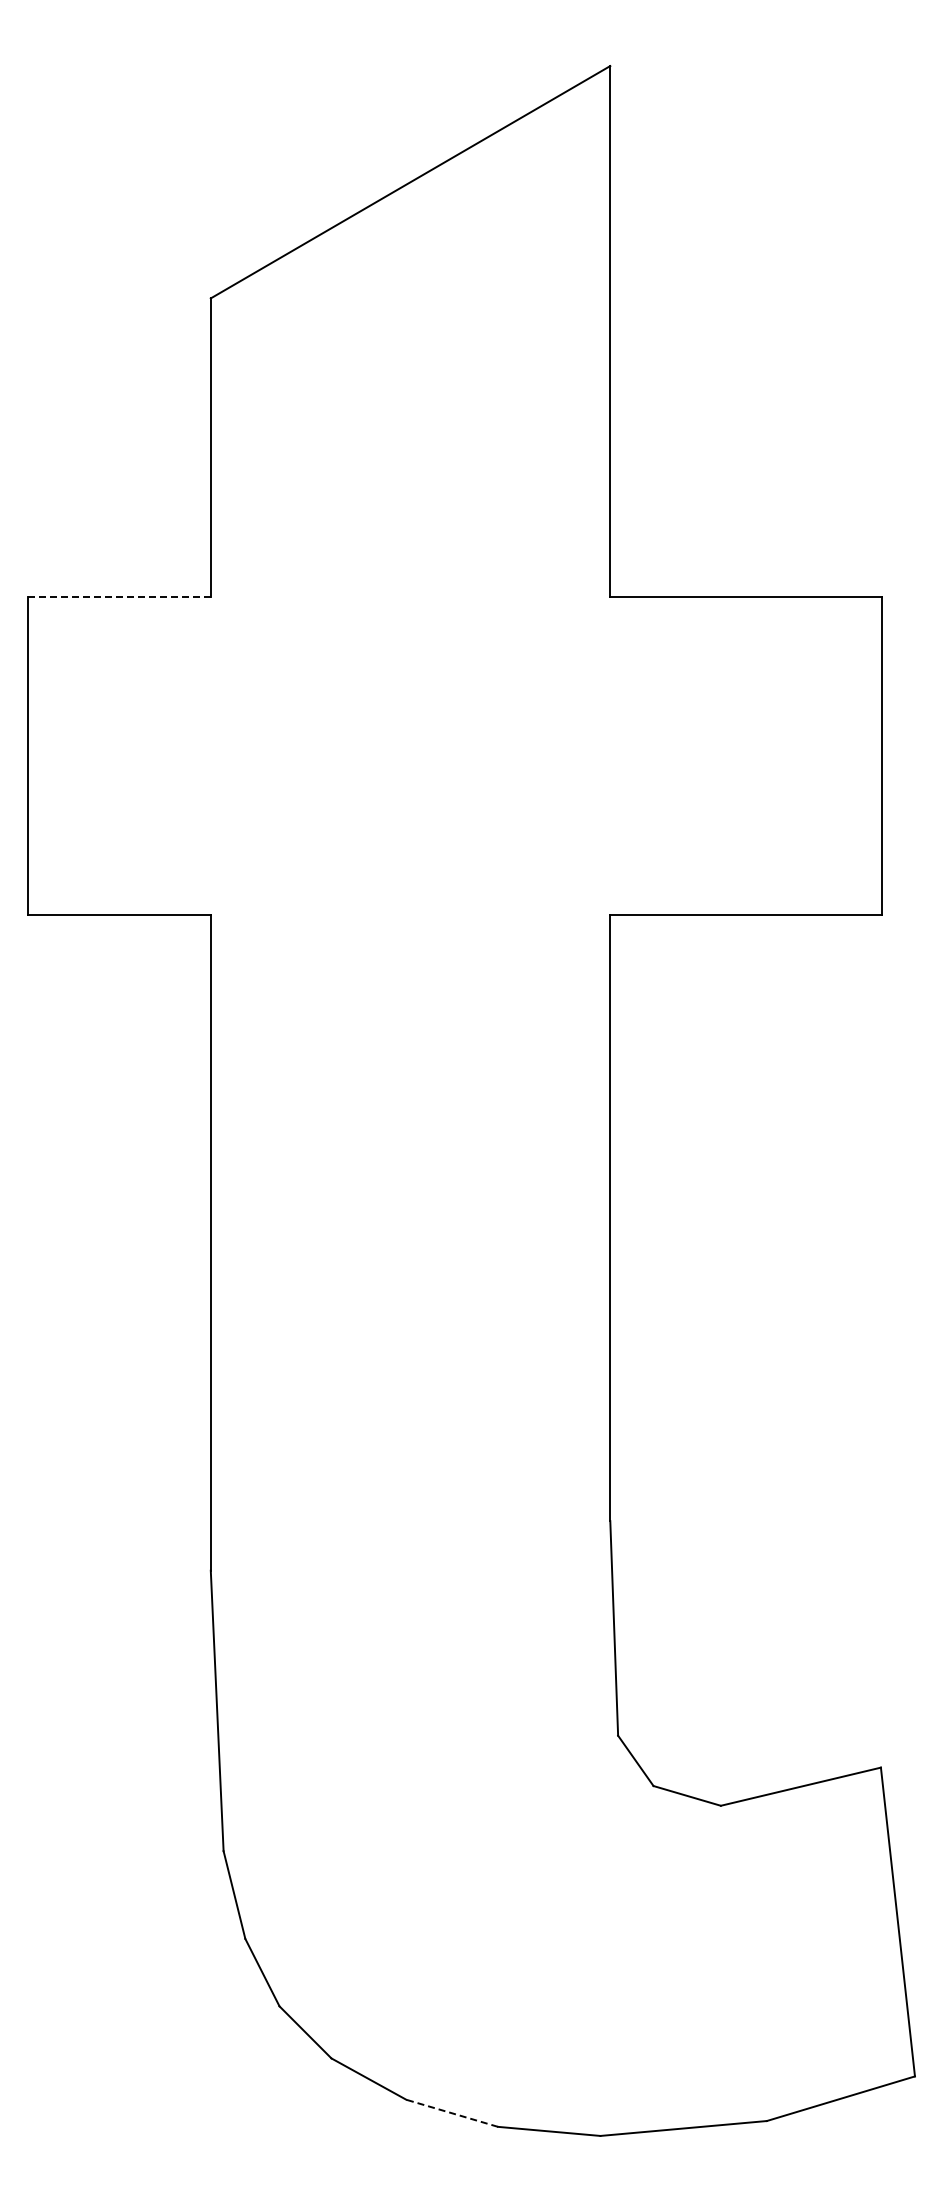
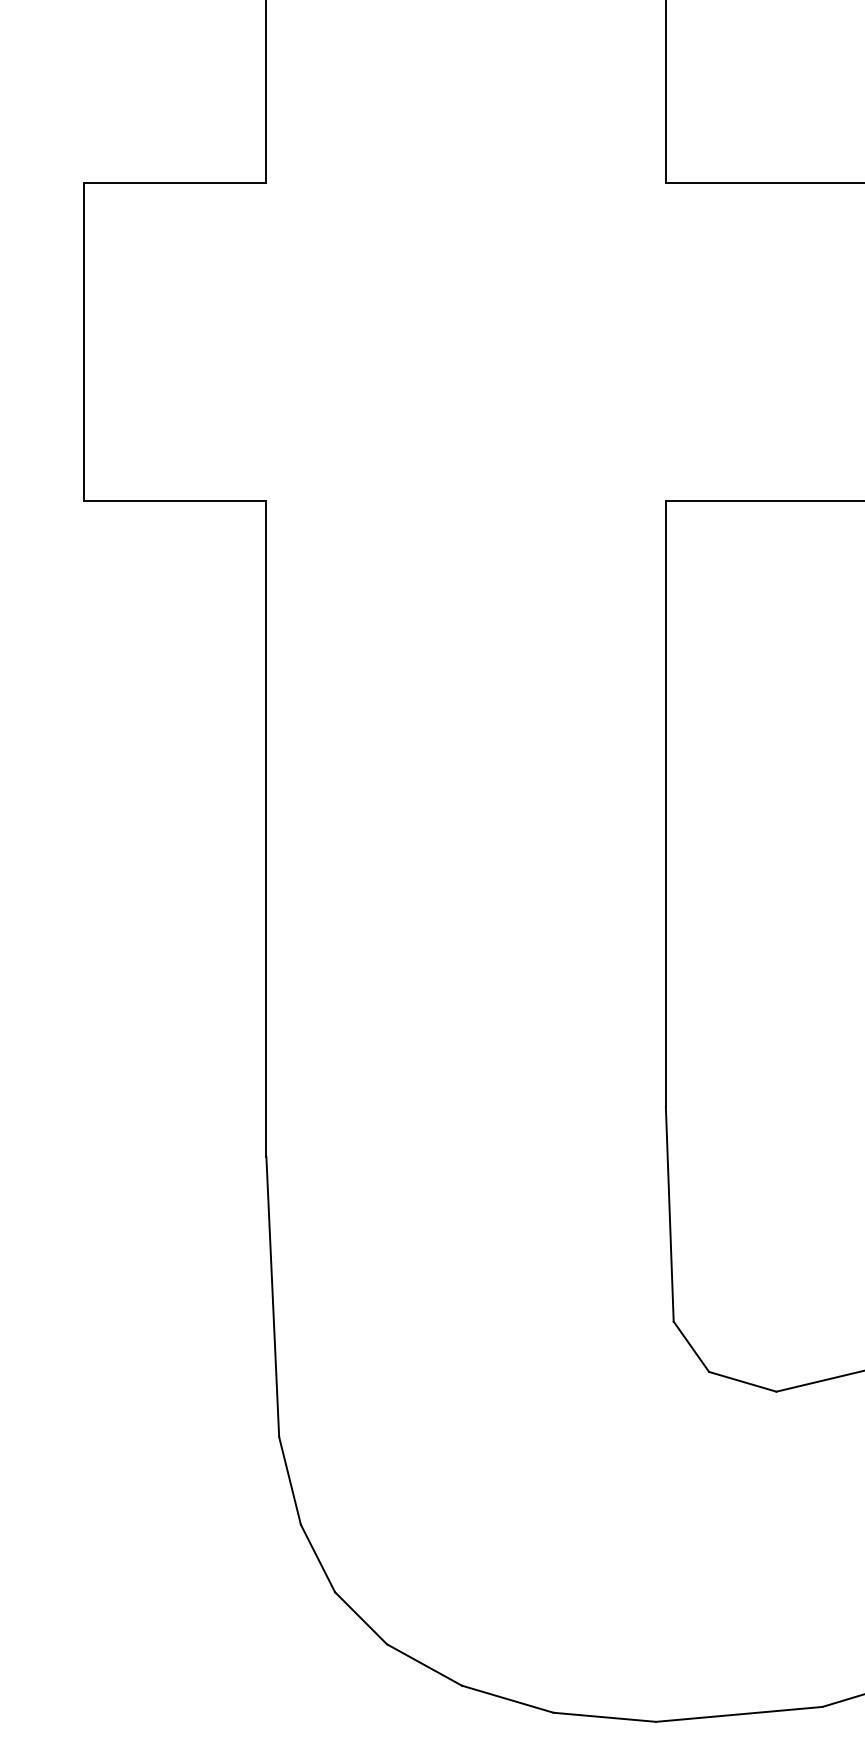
line: (119, 597) -> (175, 183), dashed -> solid
line: (452, 2113) -> (508, 1699), dashed -> solid

